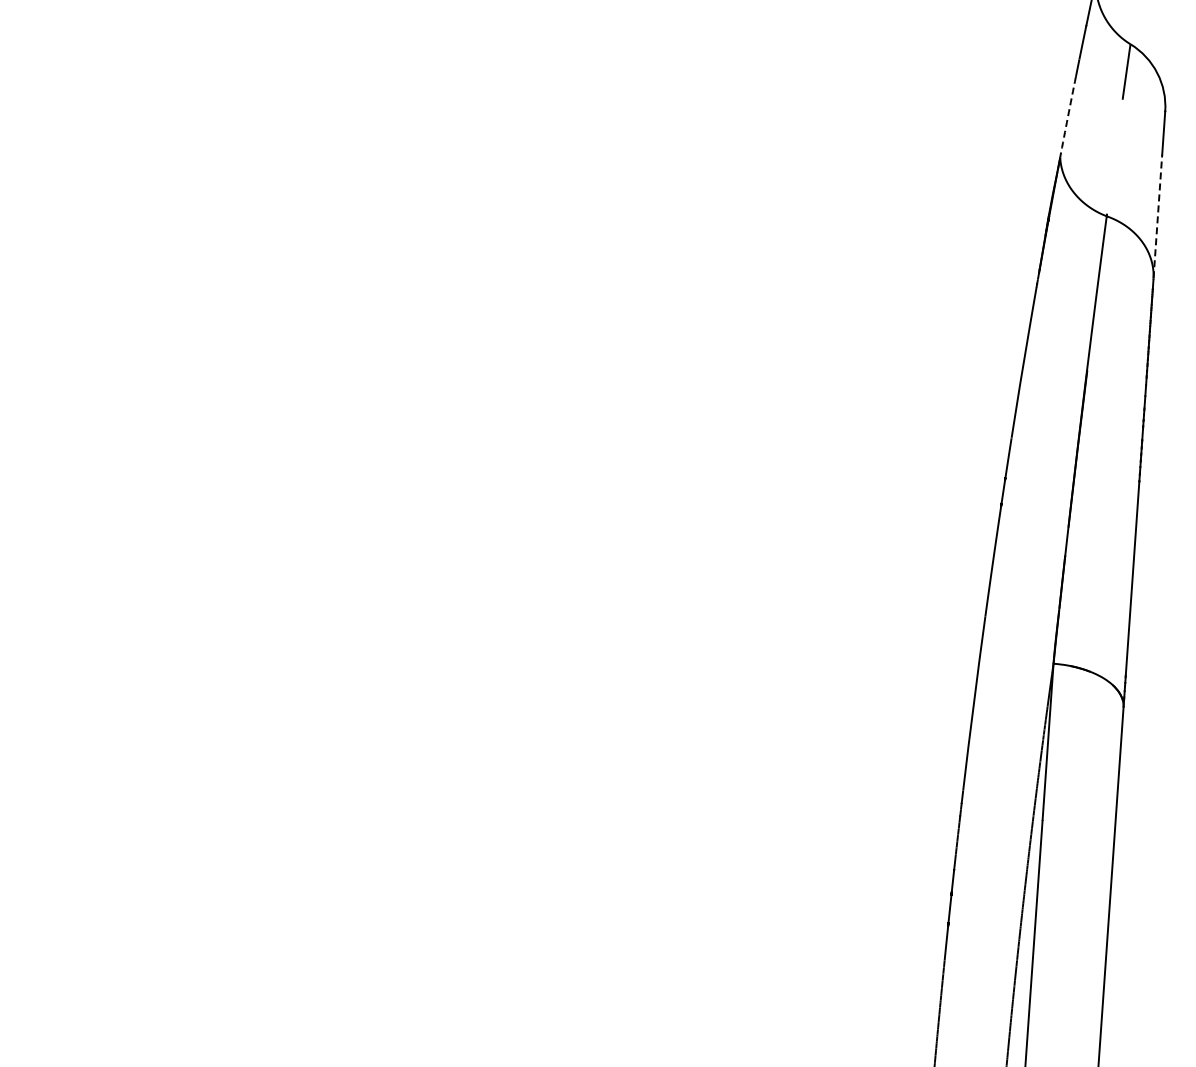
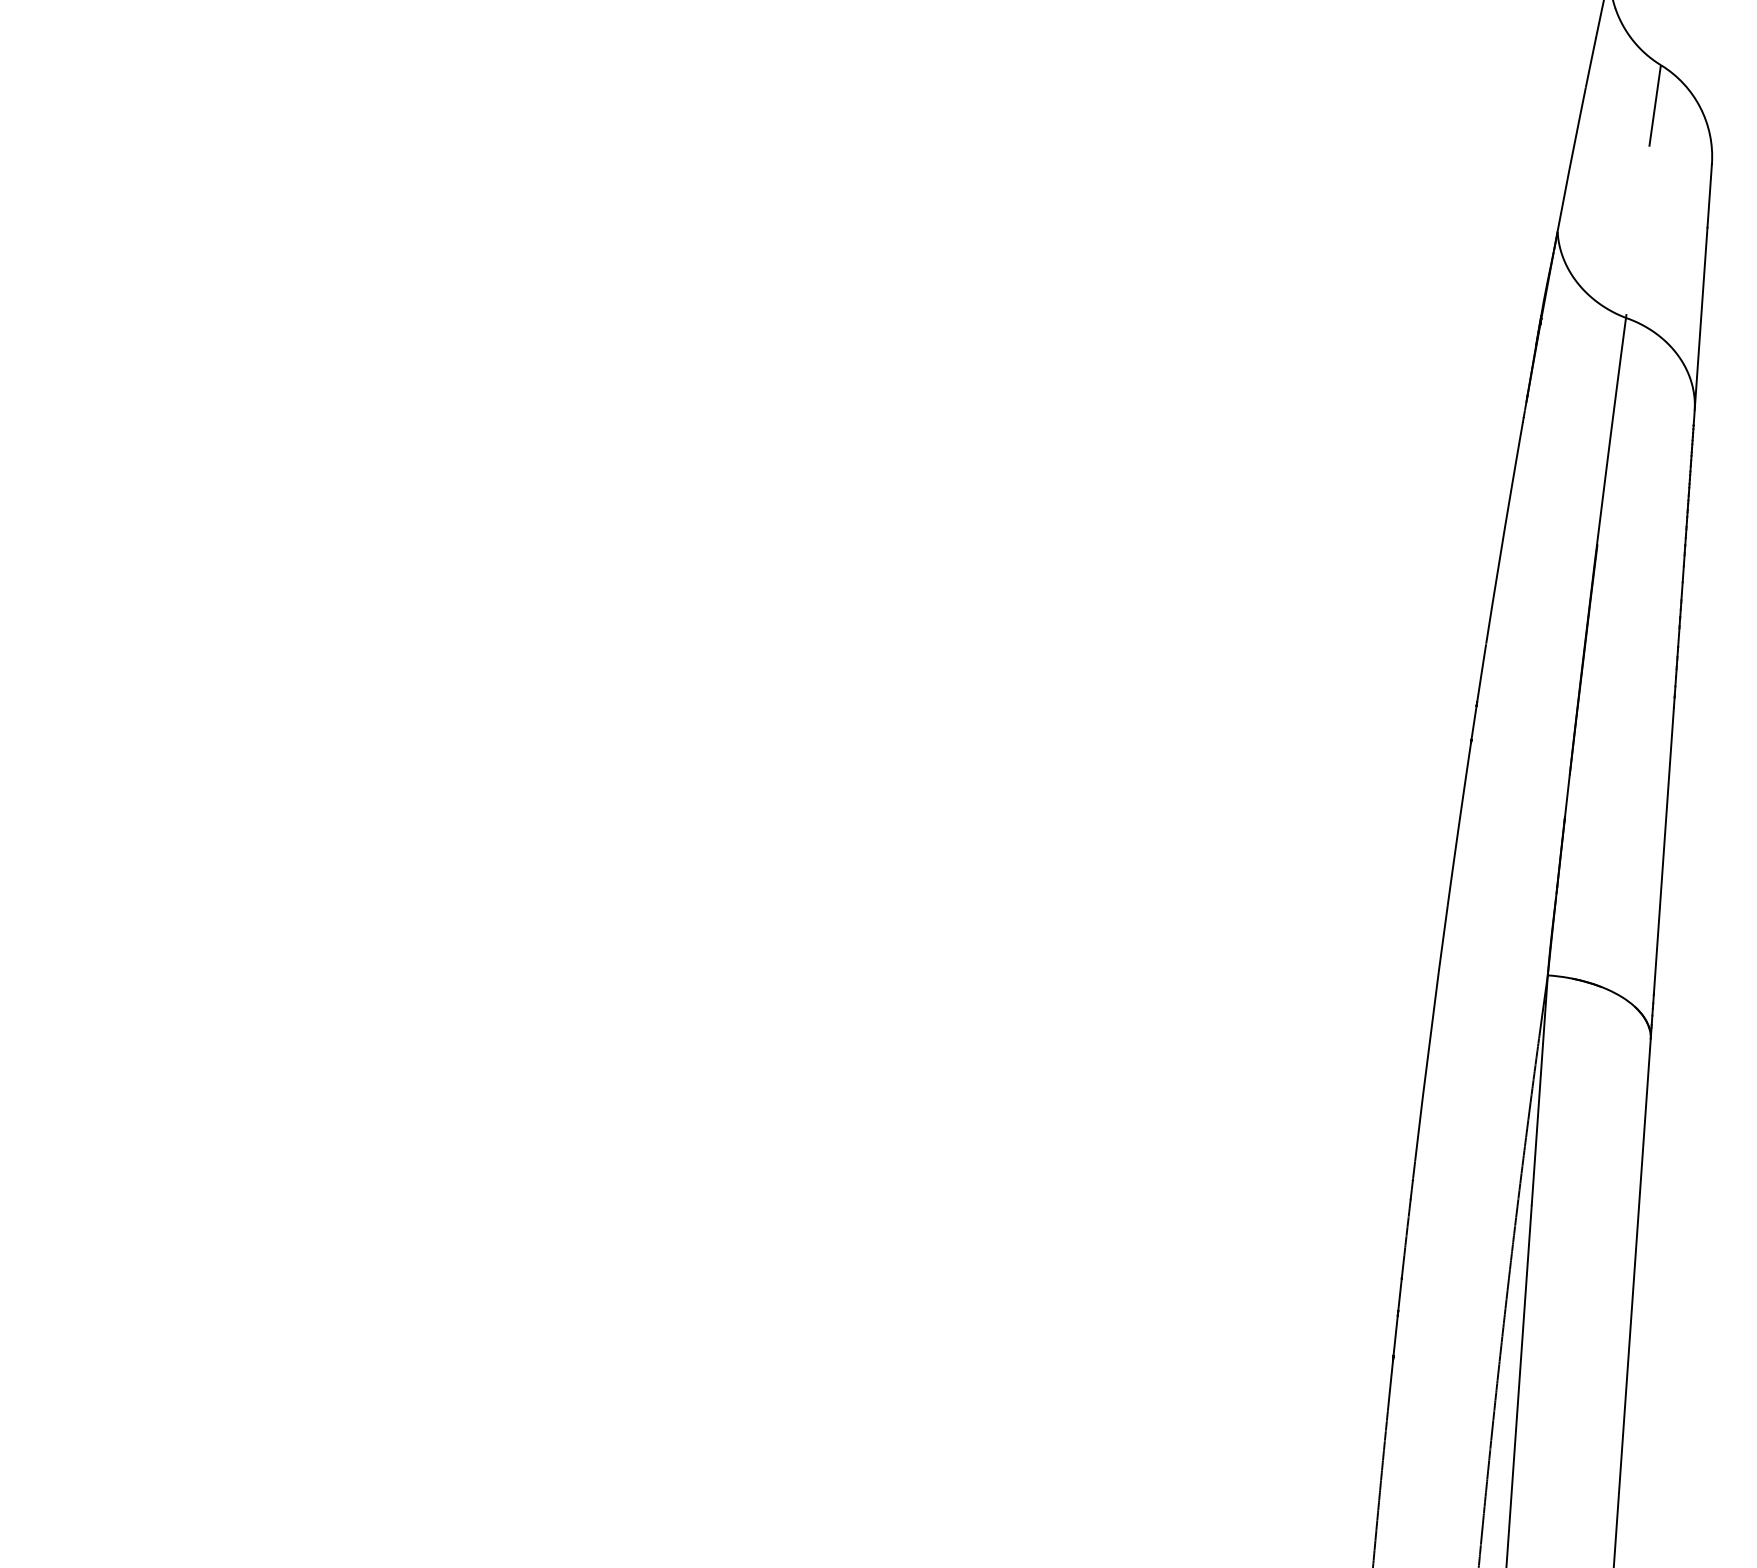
arc: (1067, 117) -> (1568, 172), dashed -> solid
line: (1157, 216) -> (1700, 318), dashed -> solid

